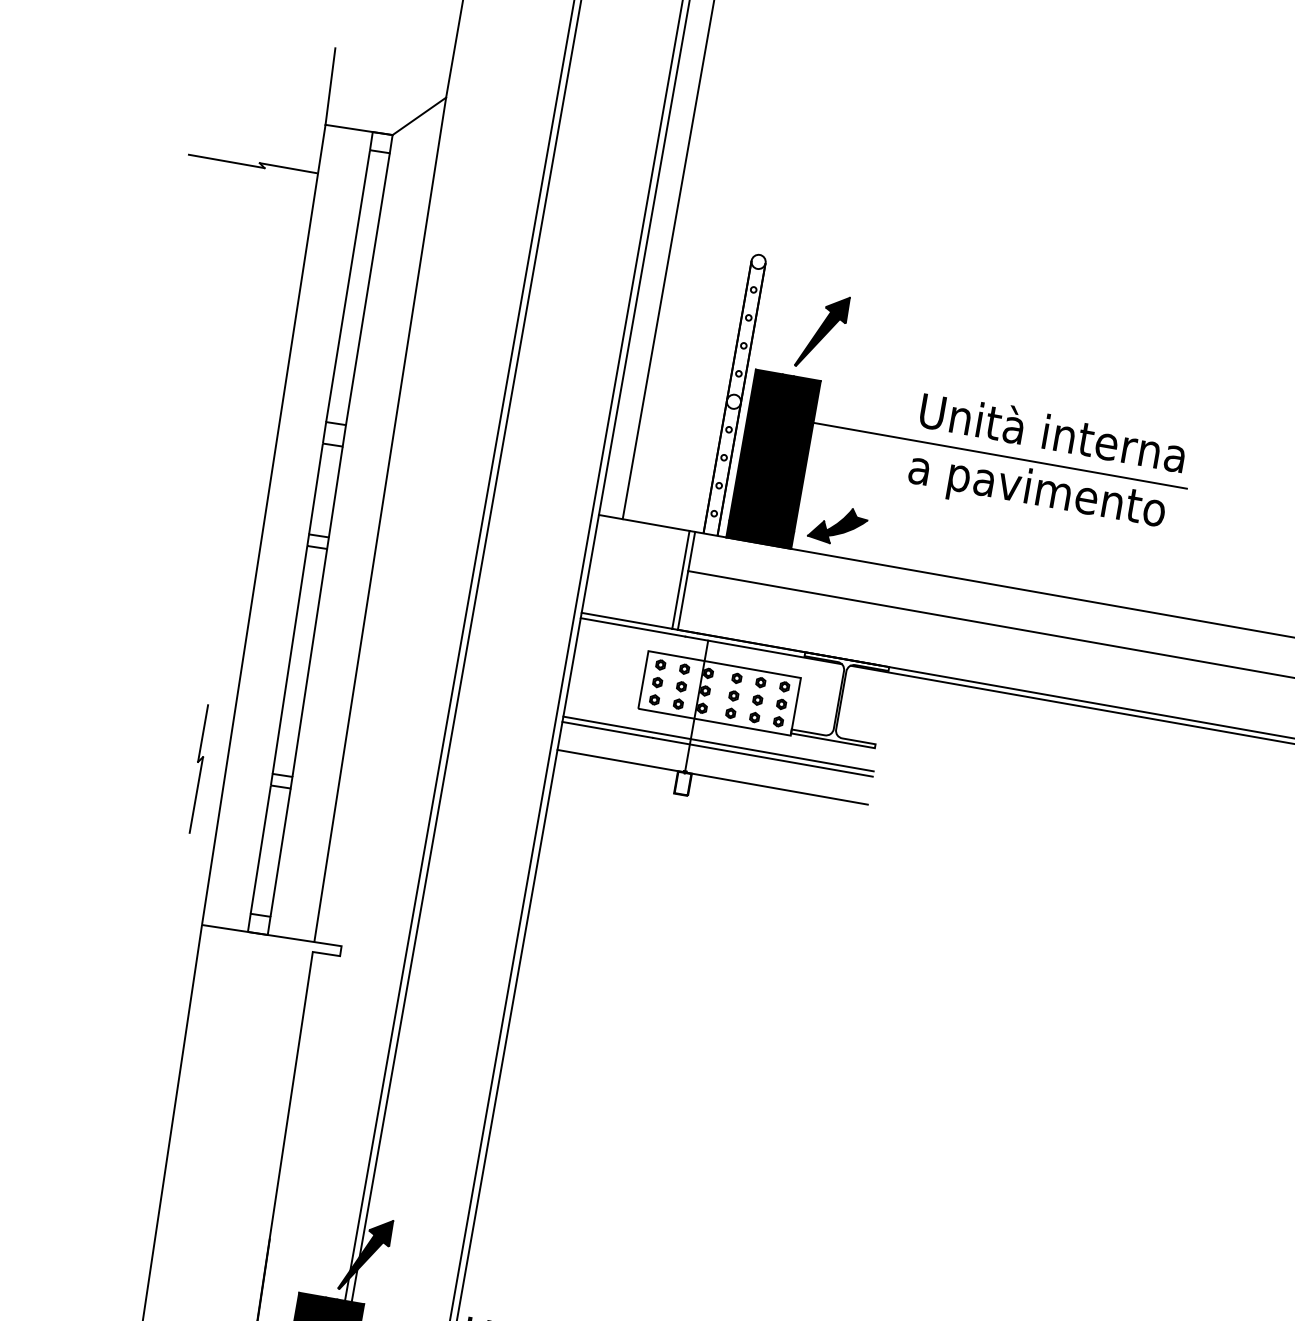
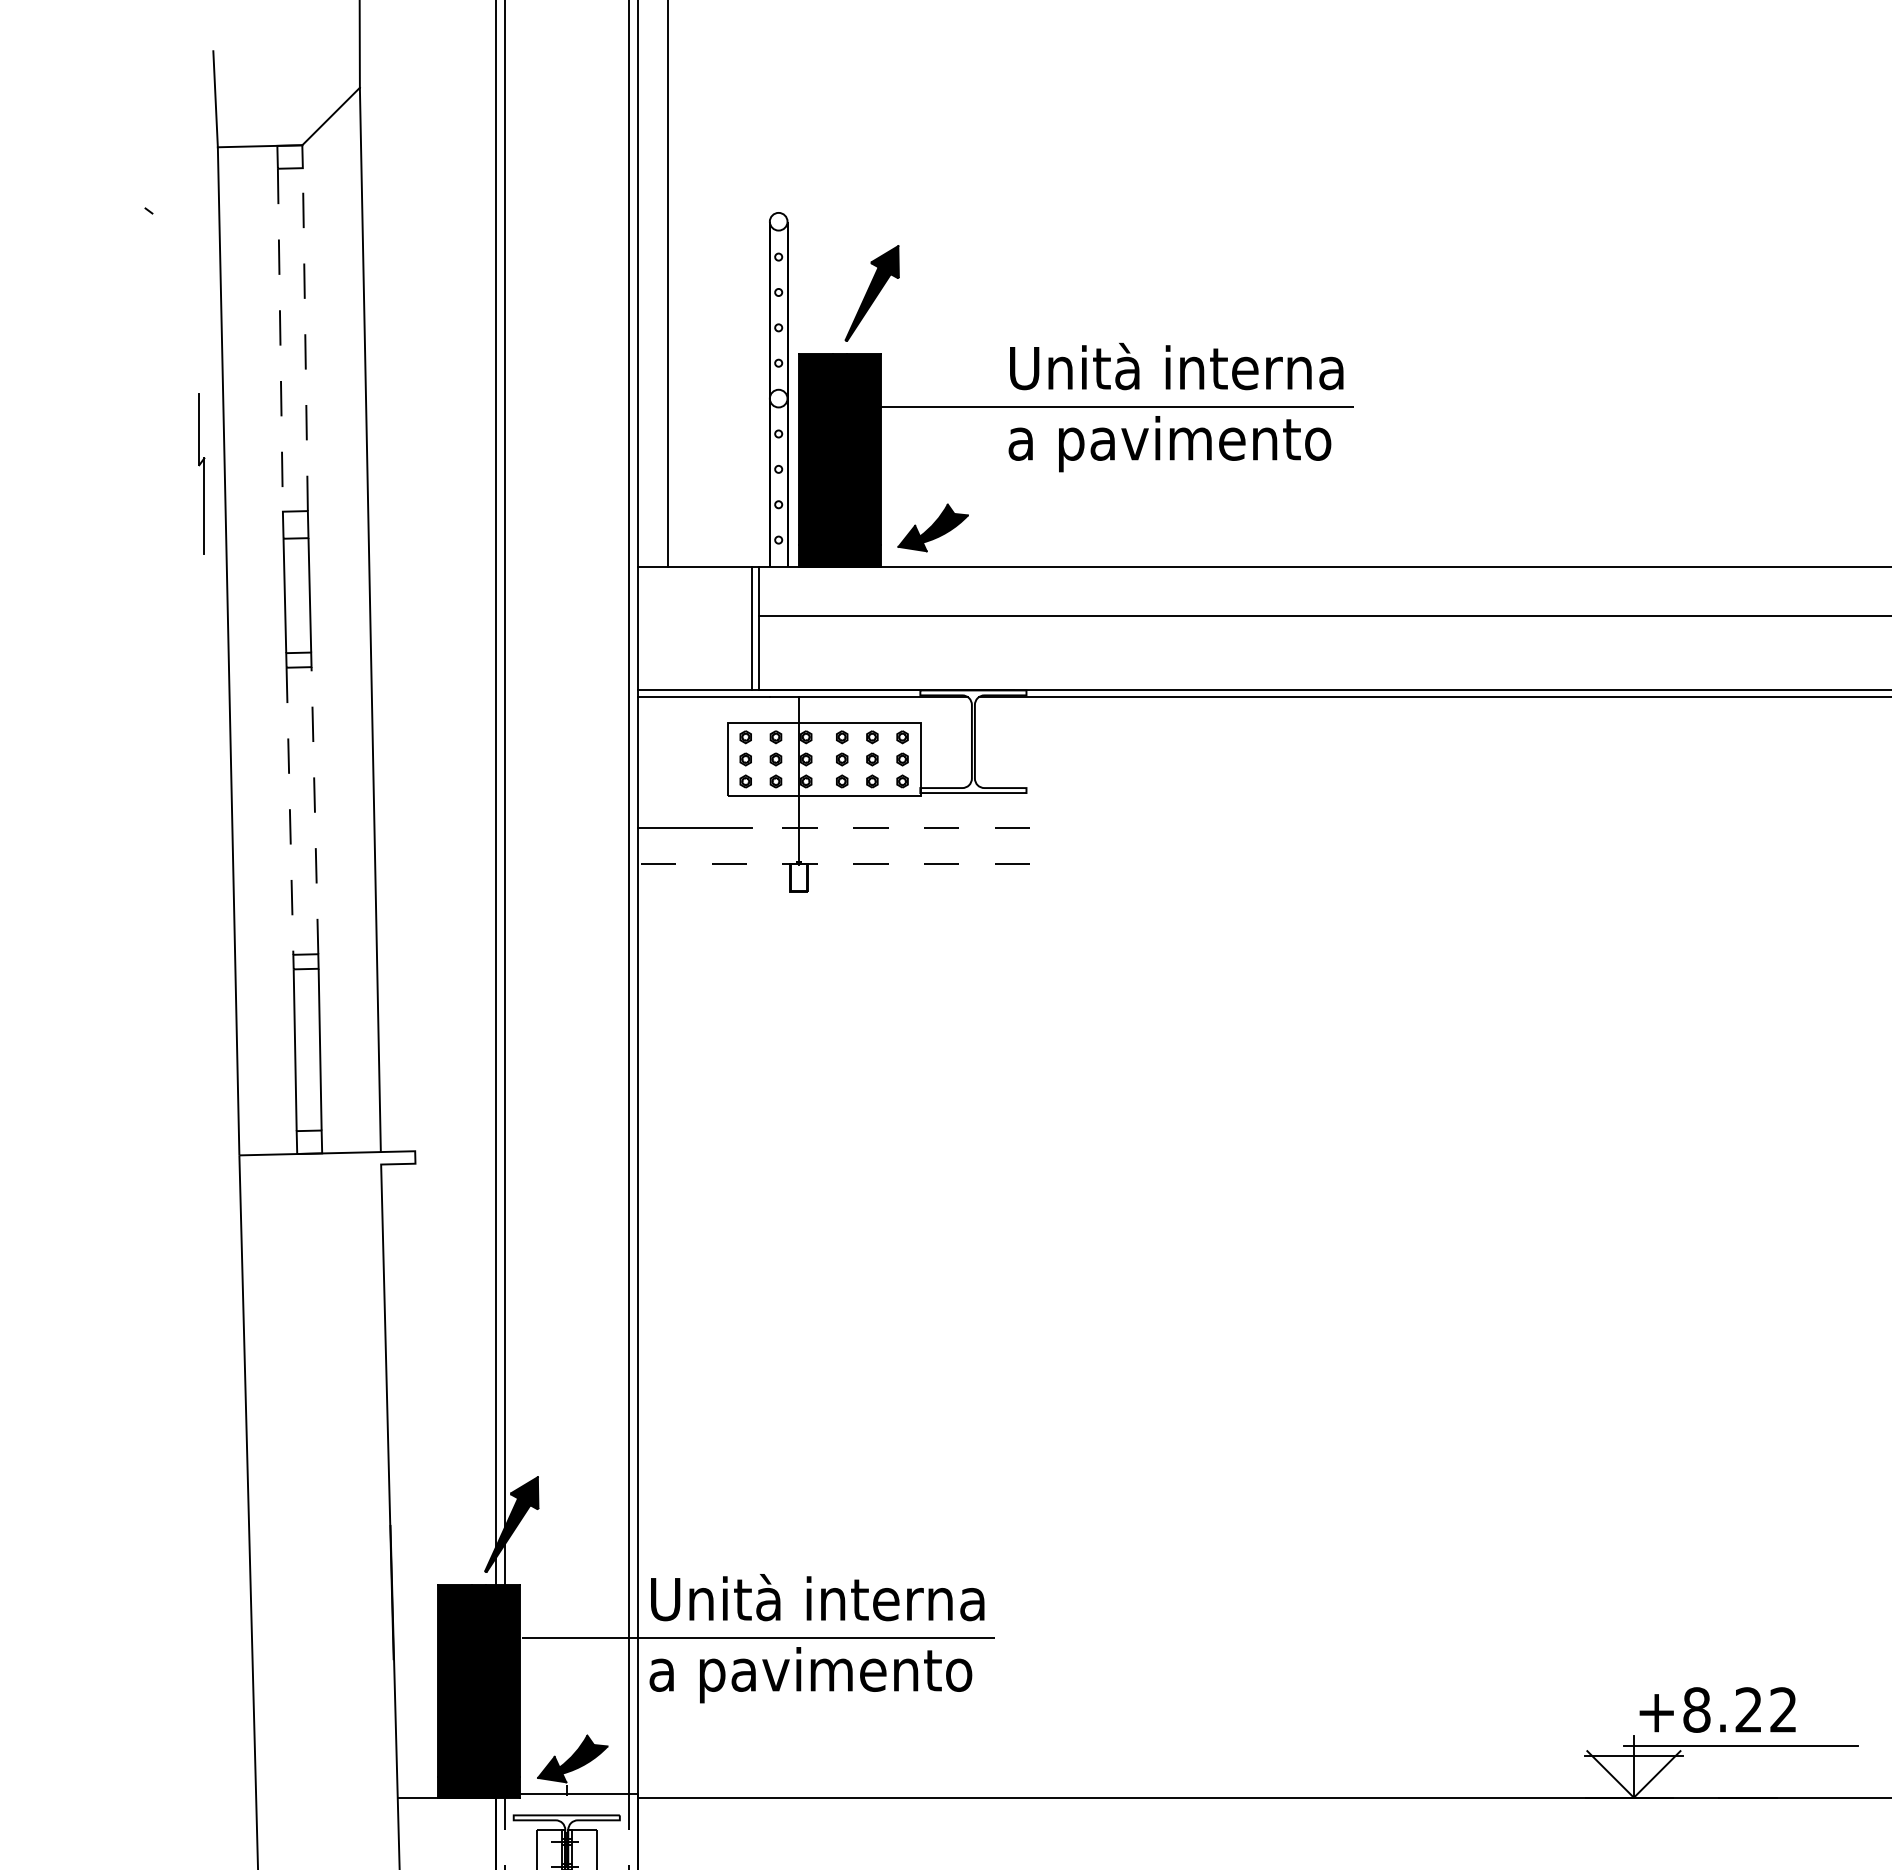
line: (226, 161) -> (104, 213), removed
line: (288, 168) -> (181, 208), removed
line: (348, 286) -> (280, 340), solid -> dashed
line: (368, 289) -> (305, 339), solid -> dashed
line: (289, 660) -> (289, 811), solid -> dashed
line: (309, 662) -> (314, 810), solid -> dashed
line: (718, 743) -> (833, 821), removed
line: (763, 757) -> (891, 828), solid -> dashed
part: (198, 768) -> (201, 473), moved
line: (712, 777) -> (833, 863), solid -> dashed

